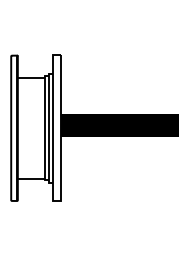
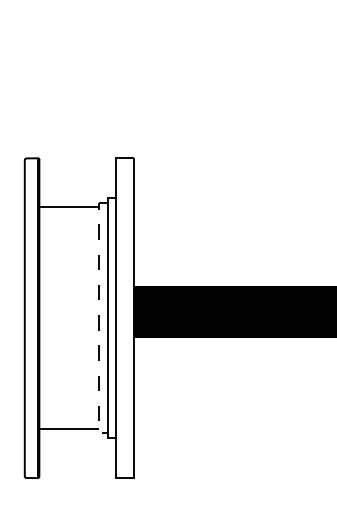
line: (44, 128) -> (97, 318), solid -> dashed

